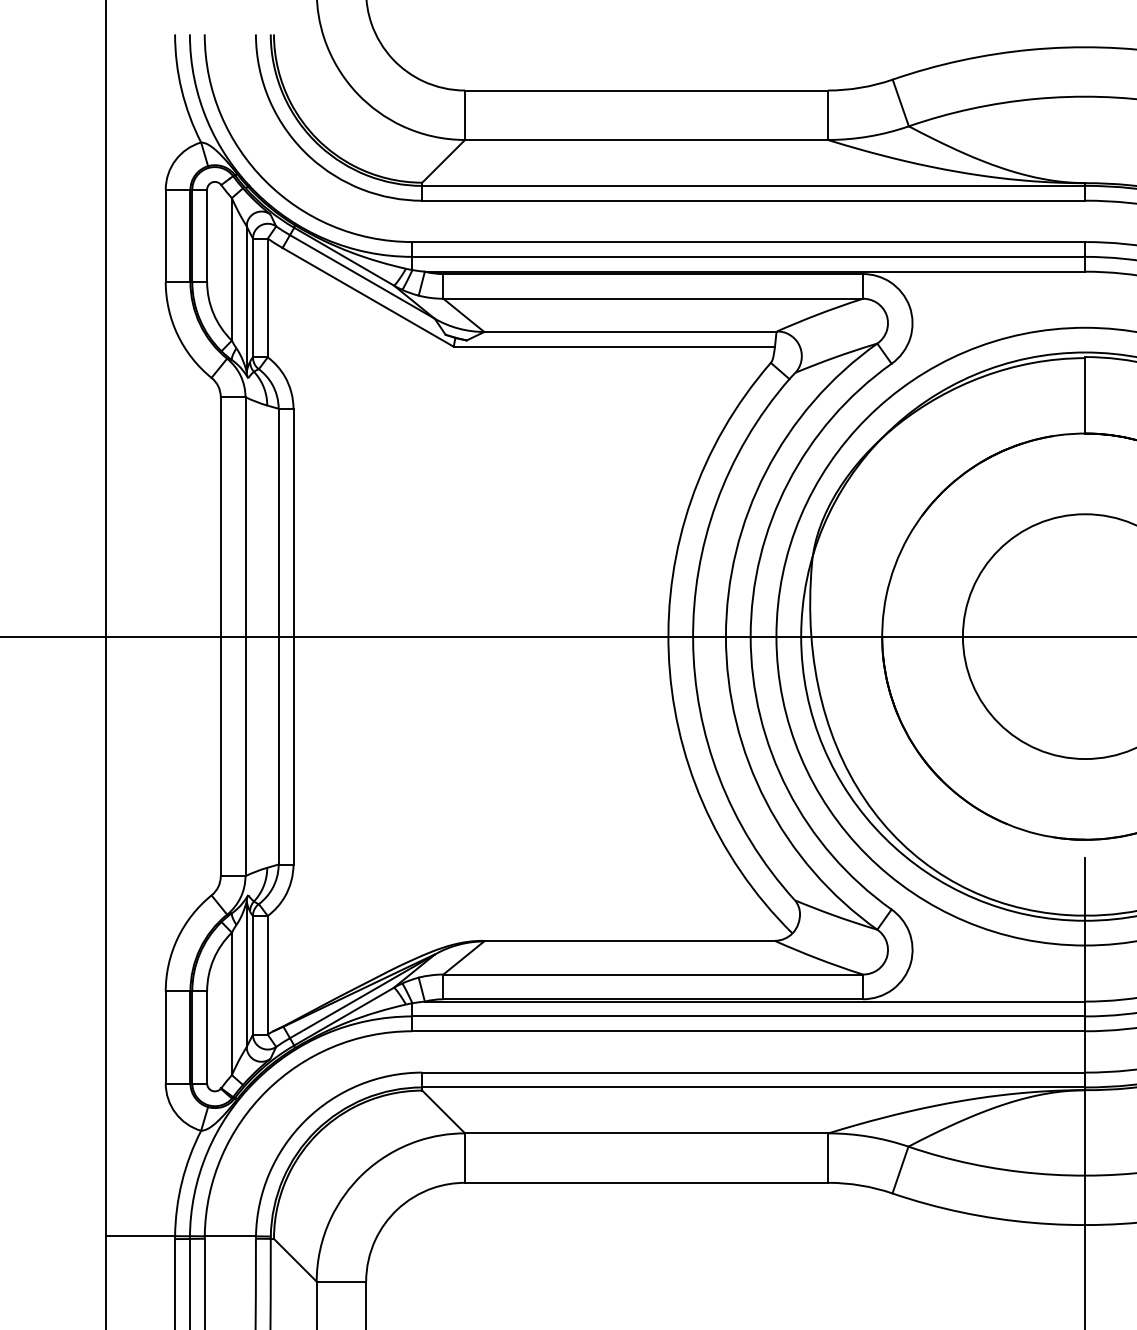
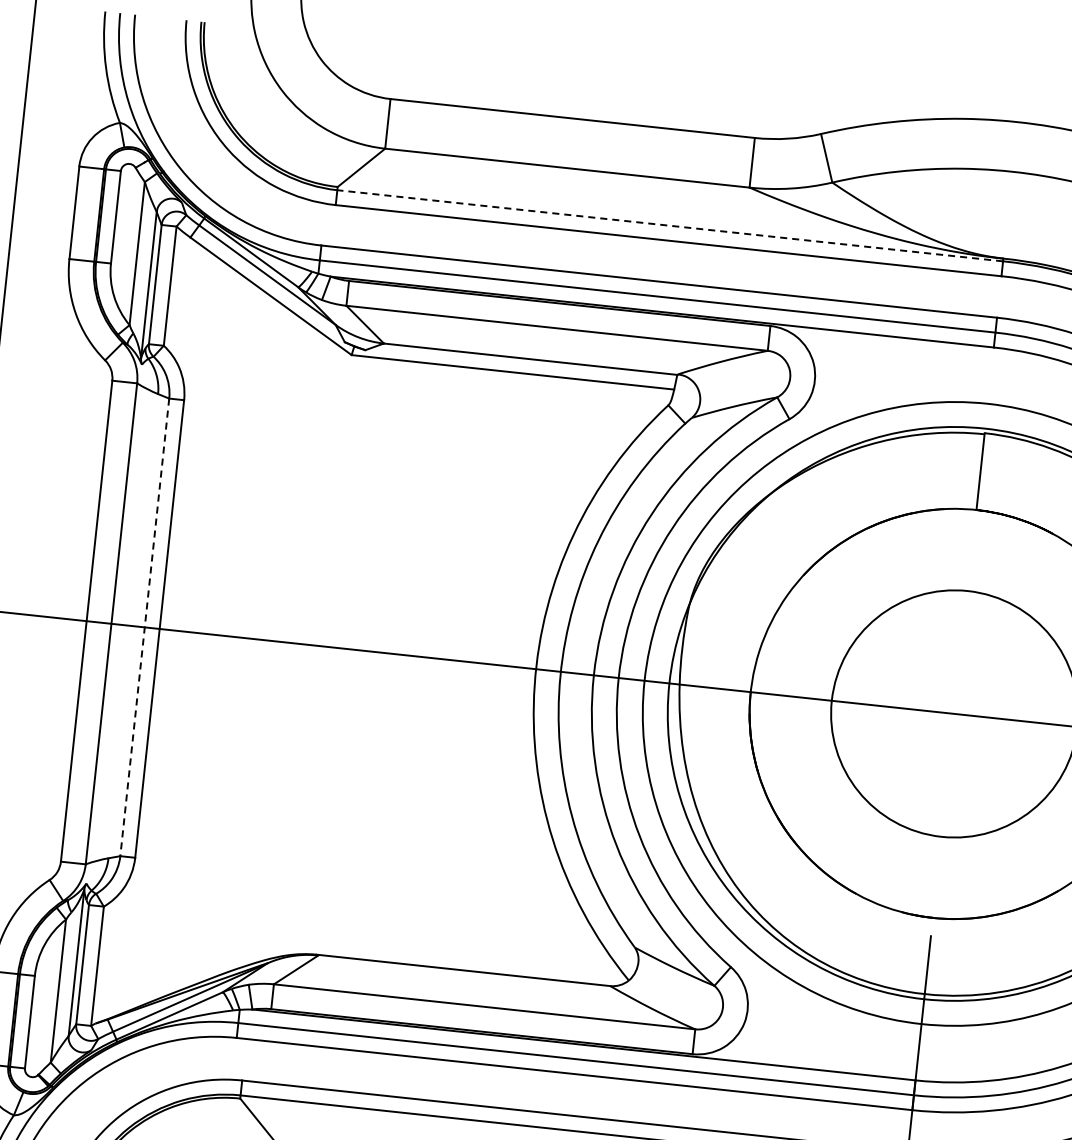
line: (753, 185) -> (669, 225), solid -> dashed
line: (278, 636) -> (144, 627), solid -> dashed

